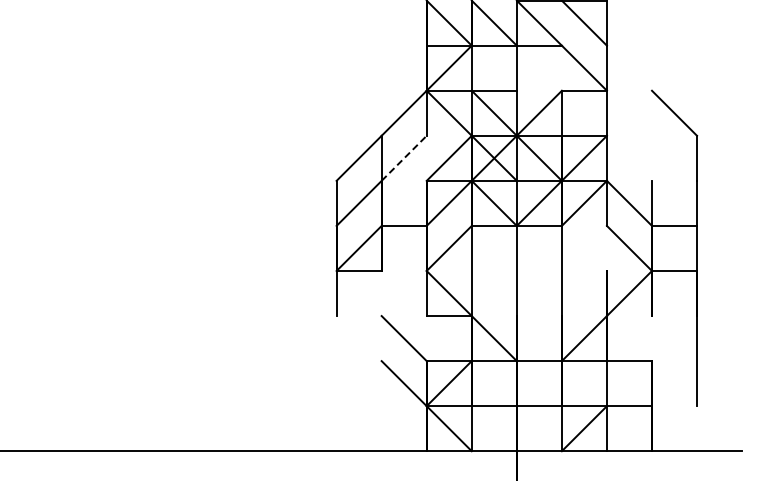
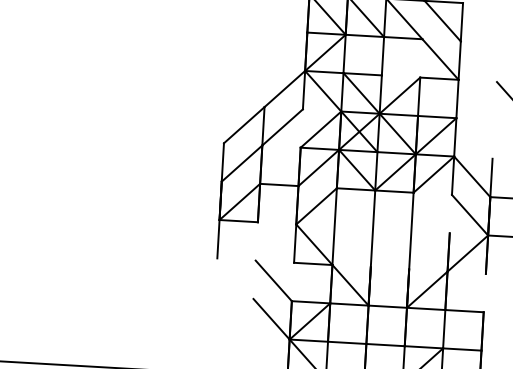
line: (404, 158) -> (282, 127), dashed -> solid

